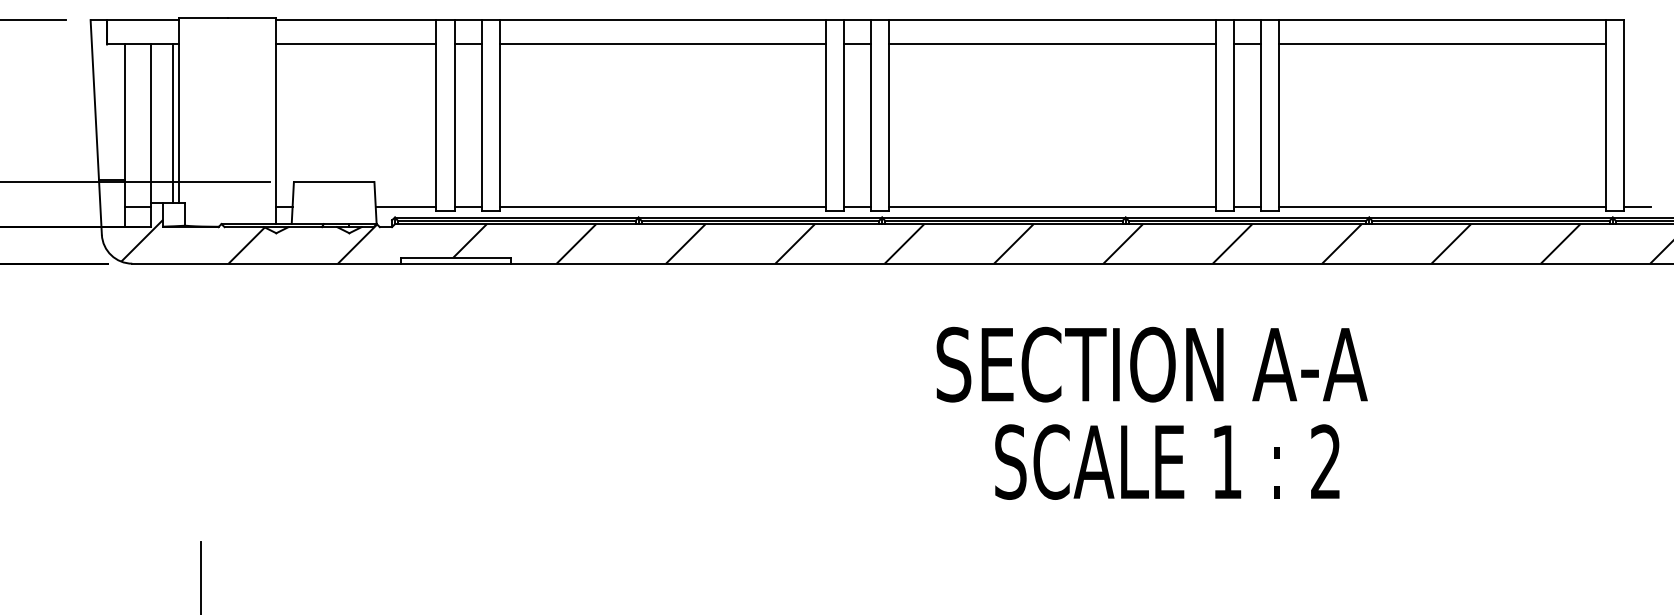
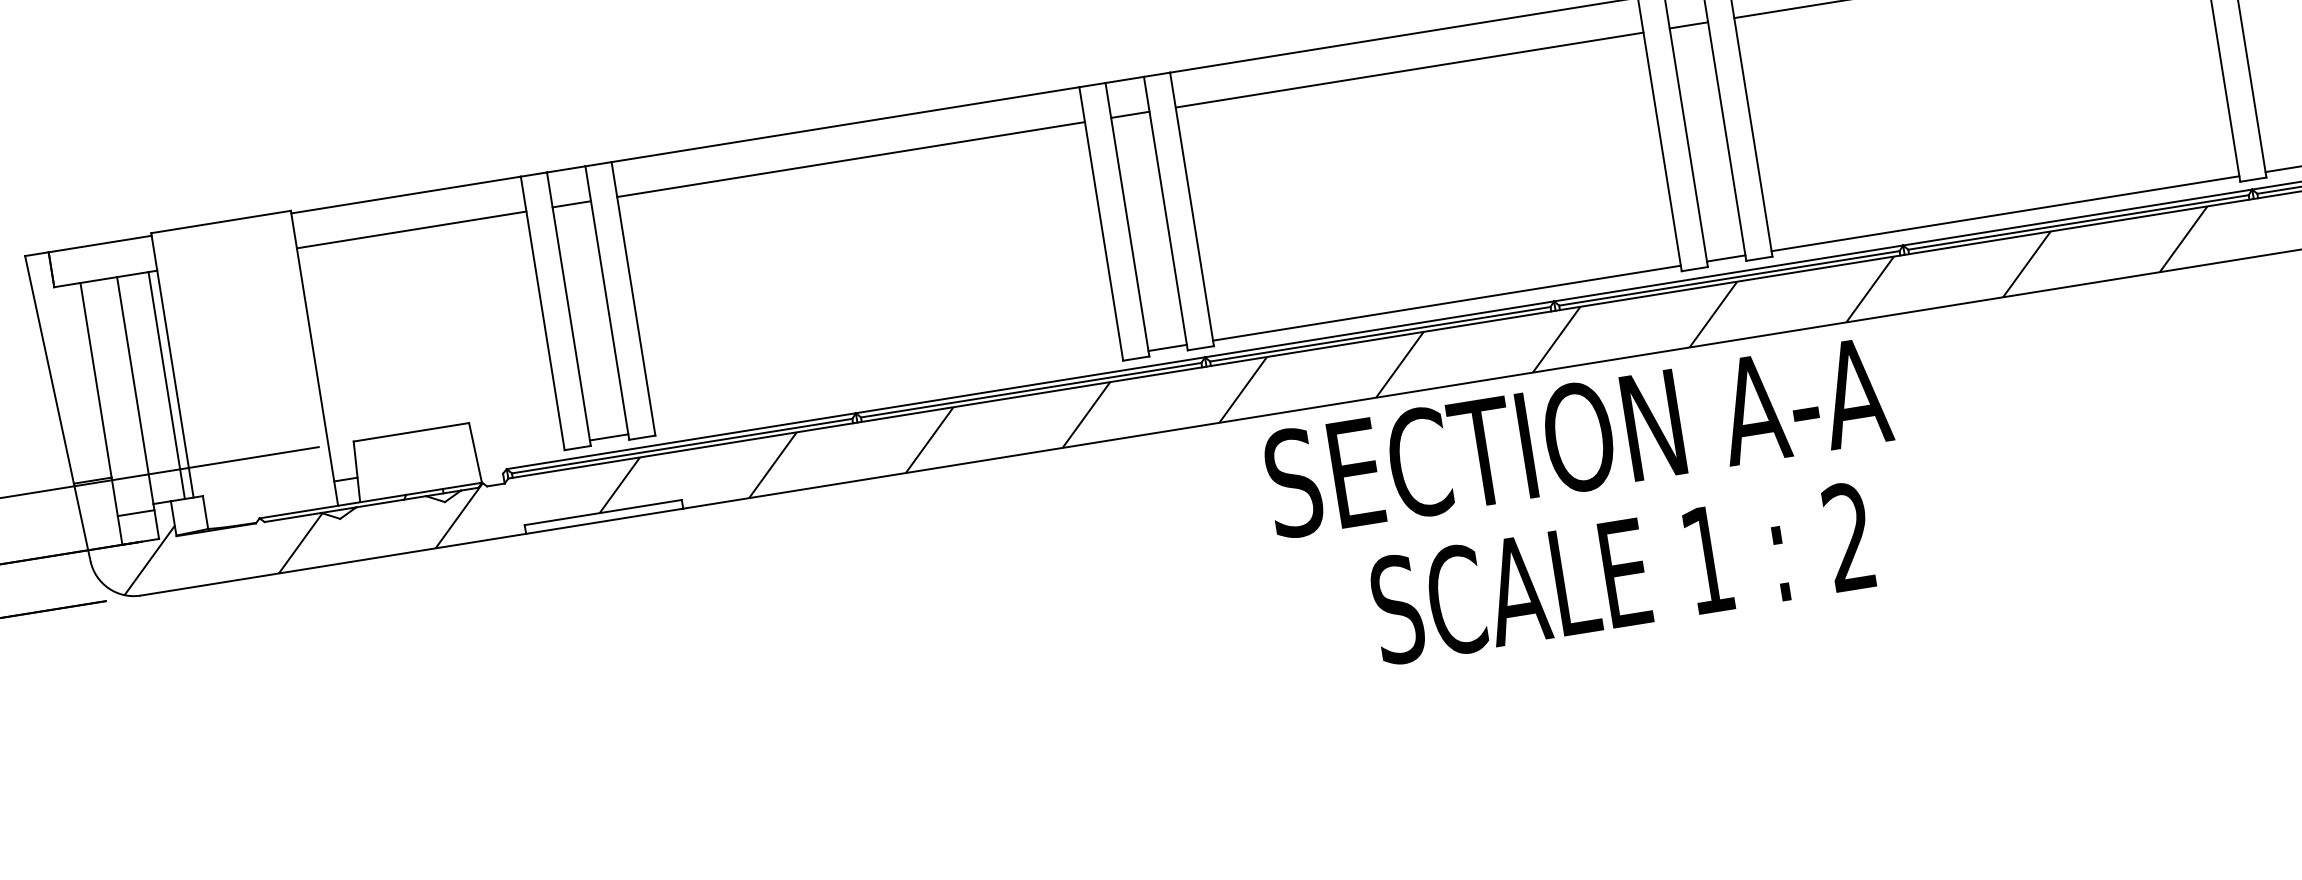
line: (405, 207) -> (519, 452), removed
line: (662, 207) -> (887, 393), removed
text: (1151, 412) -> (1588, 506), moved

